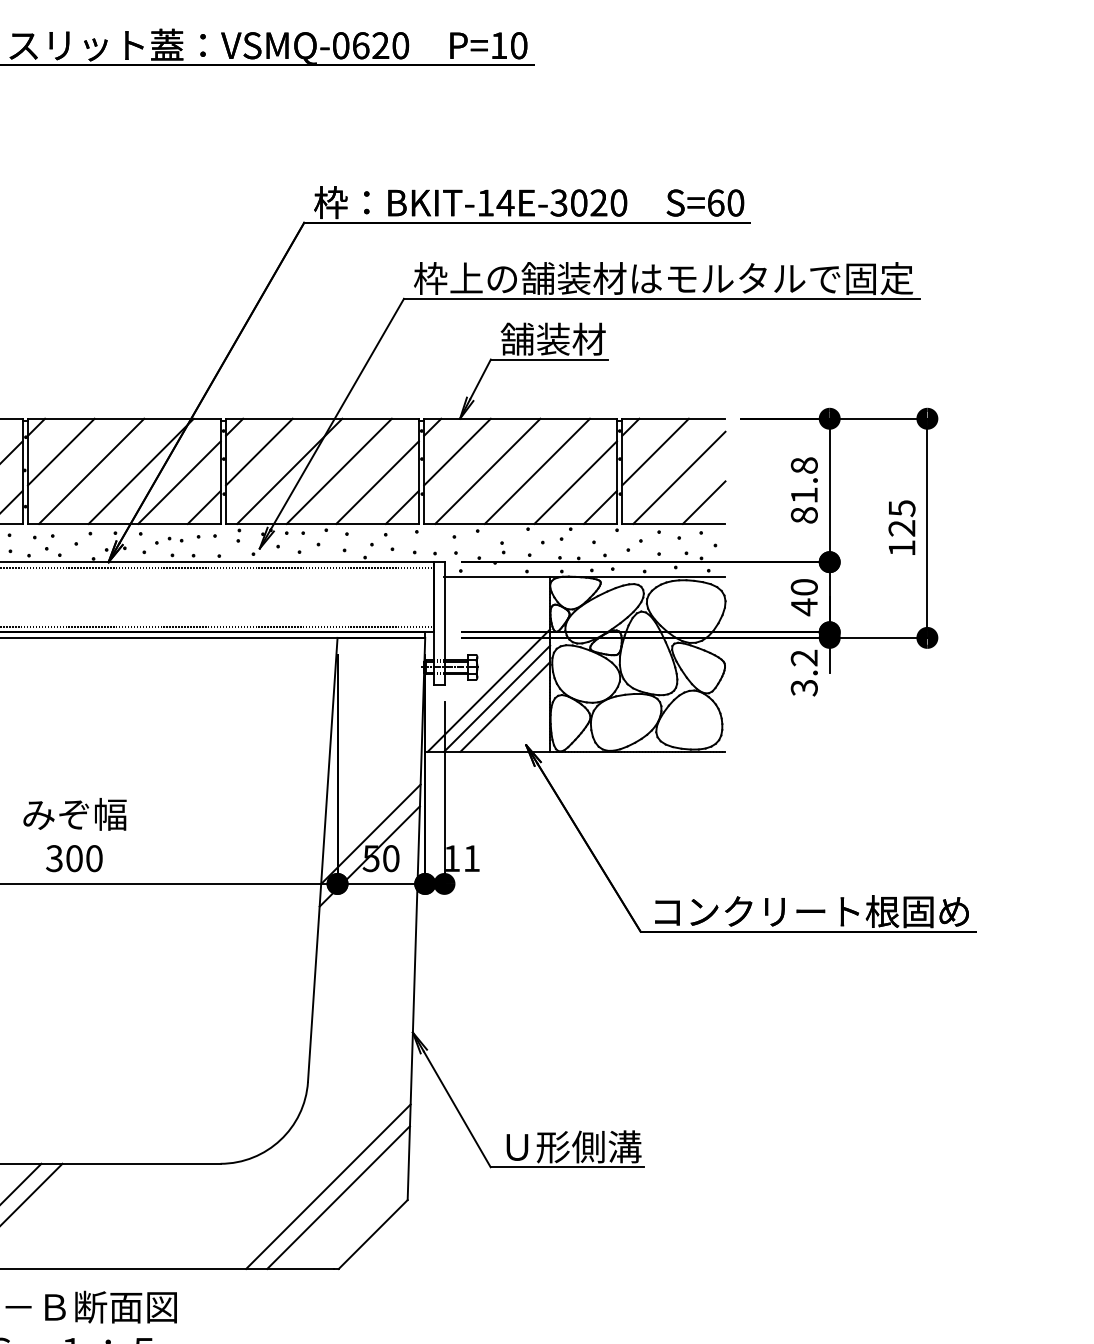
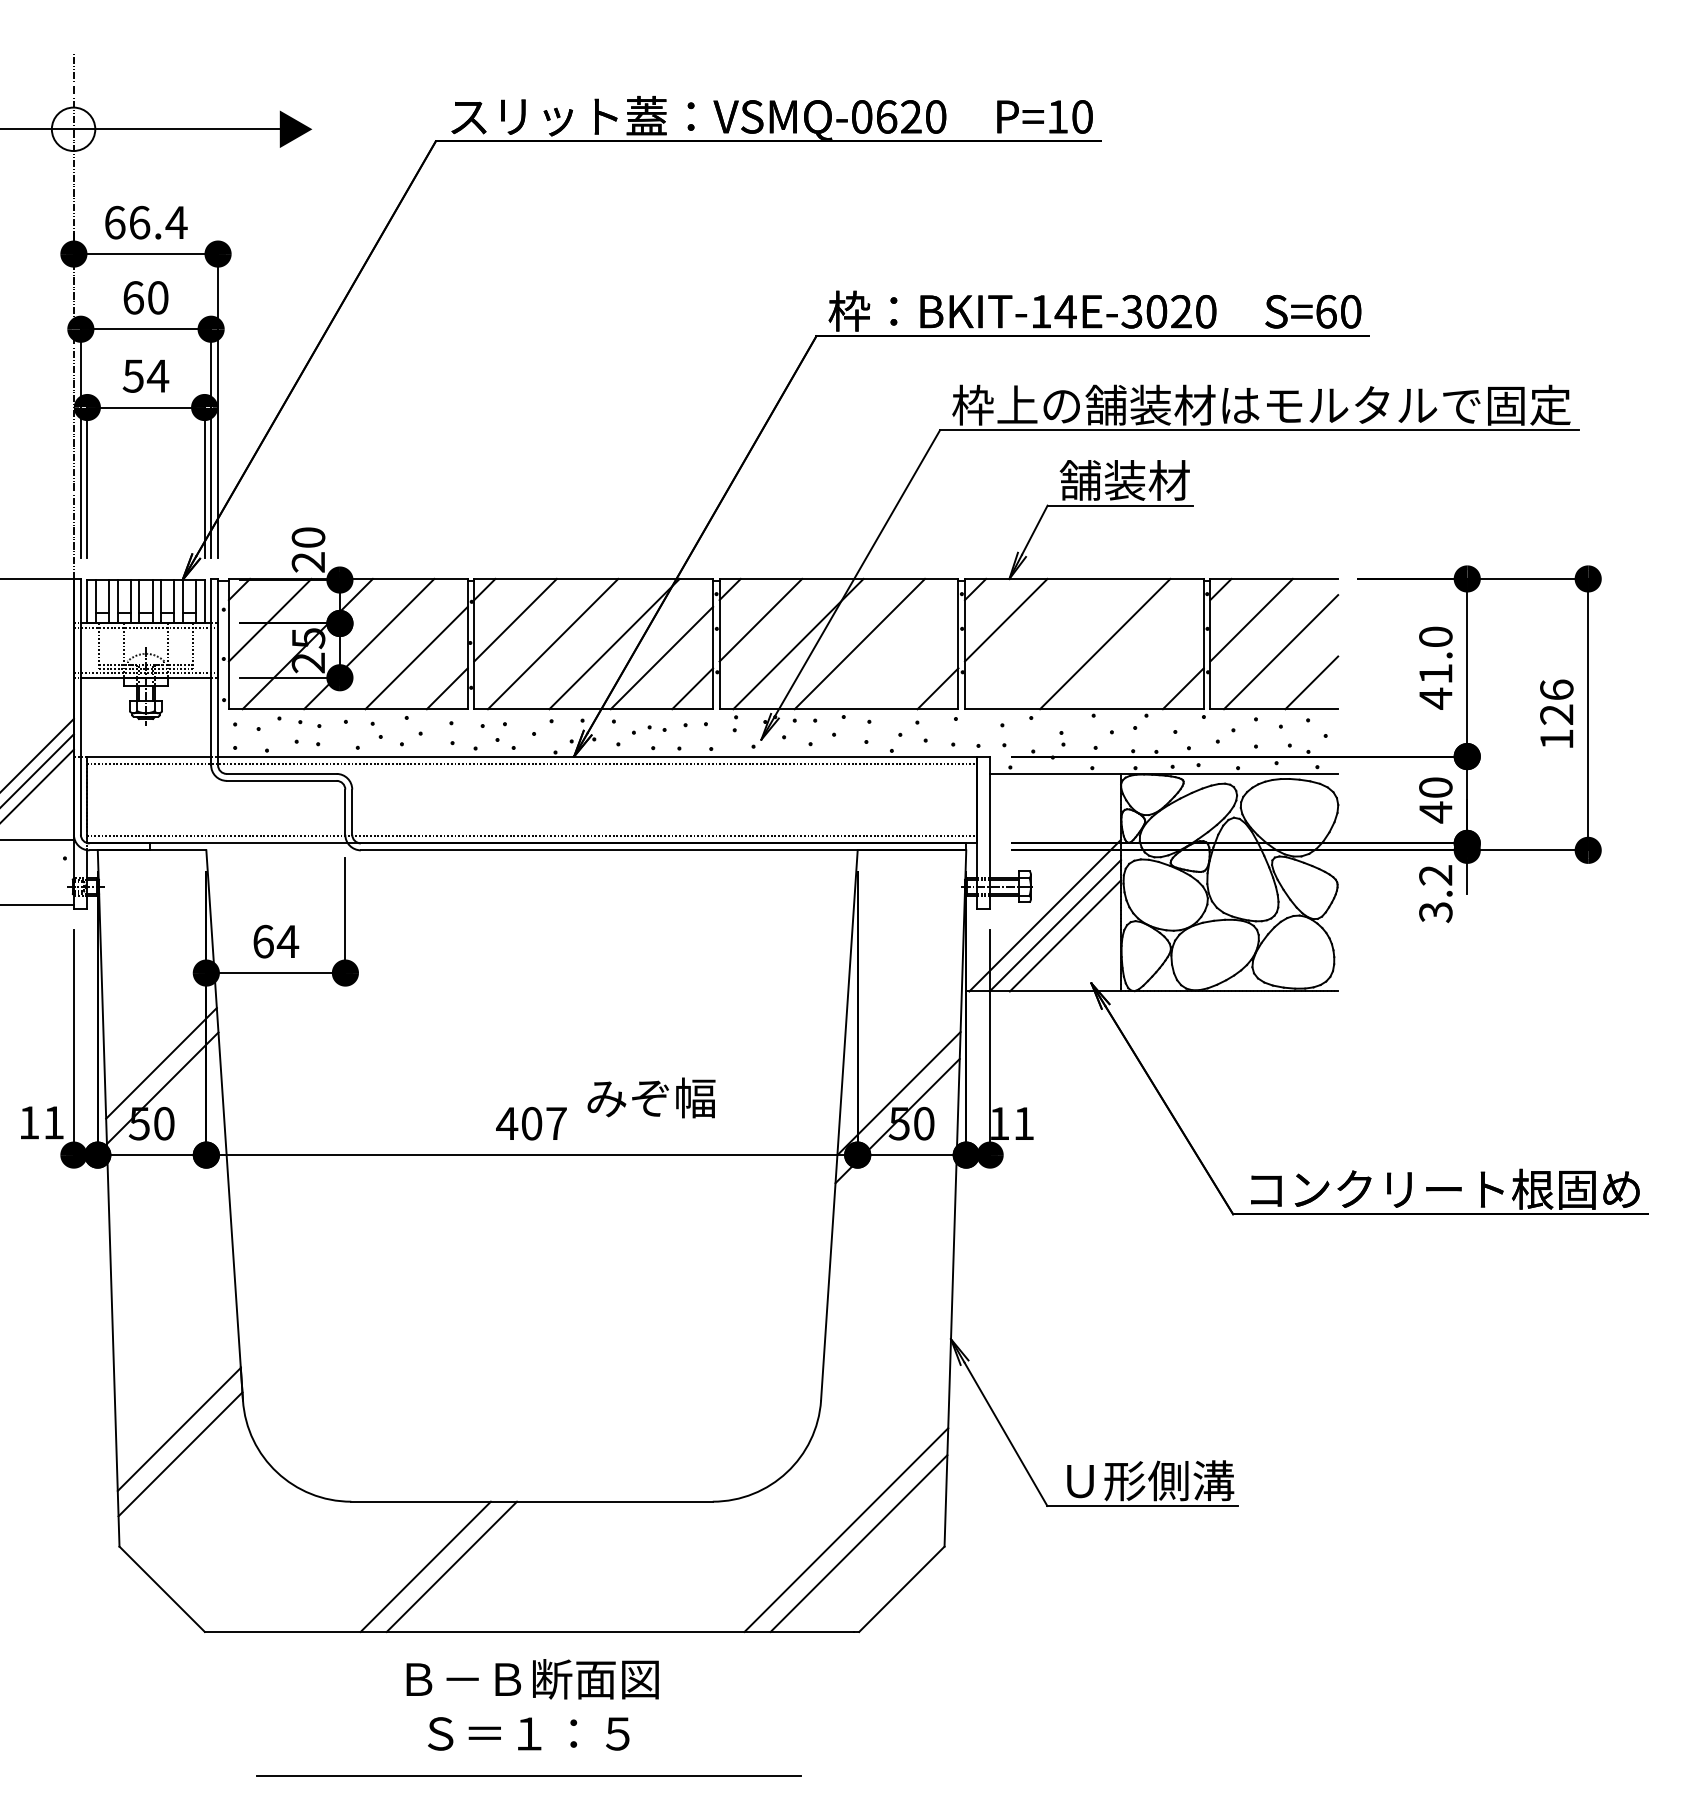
line: (487, 470) -> (1043, 643), removed
line: (377, 482) -> (907, 657), removed
line: (575, 482) -> (1152, 657), removed
text: (804, 490) -> (1435, 667), 81.8 -> 41.0
text: (901, 508) -> (1556, 689), 125 -> 126
text: (74, 814) -> (651, 1097), moved
text: (74, 858) -> (531, 1123), 300 -> 407

